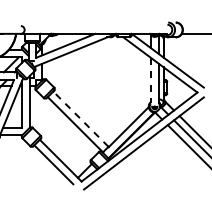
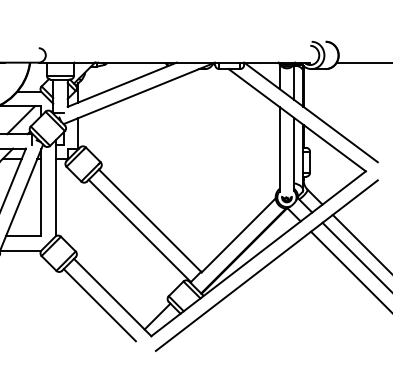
line: (150, 80) -> (278, 149), dashed -> solid
line: (80, 118) -> (149, 219), dashed -> solid

